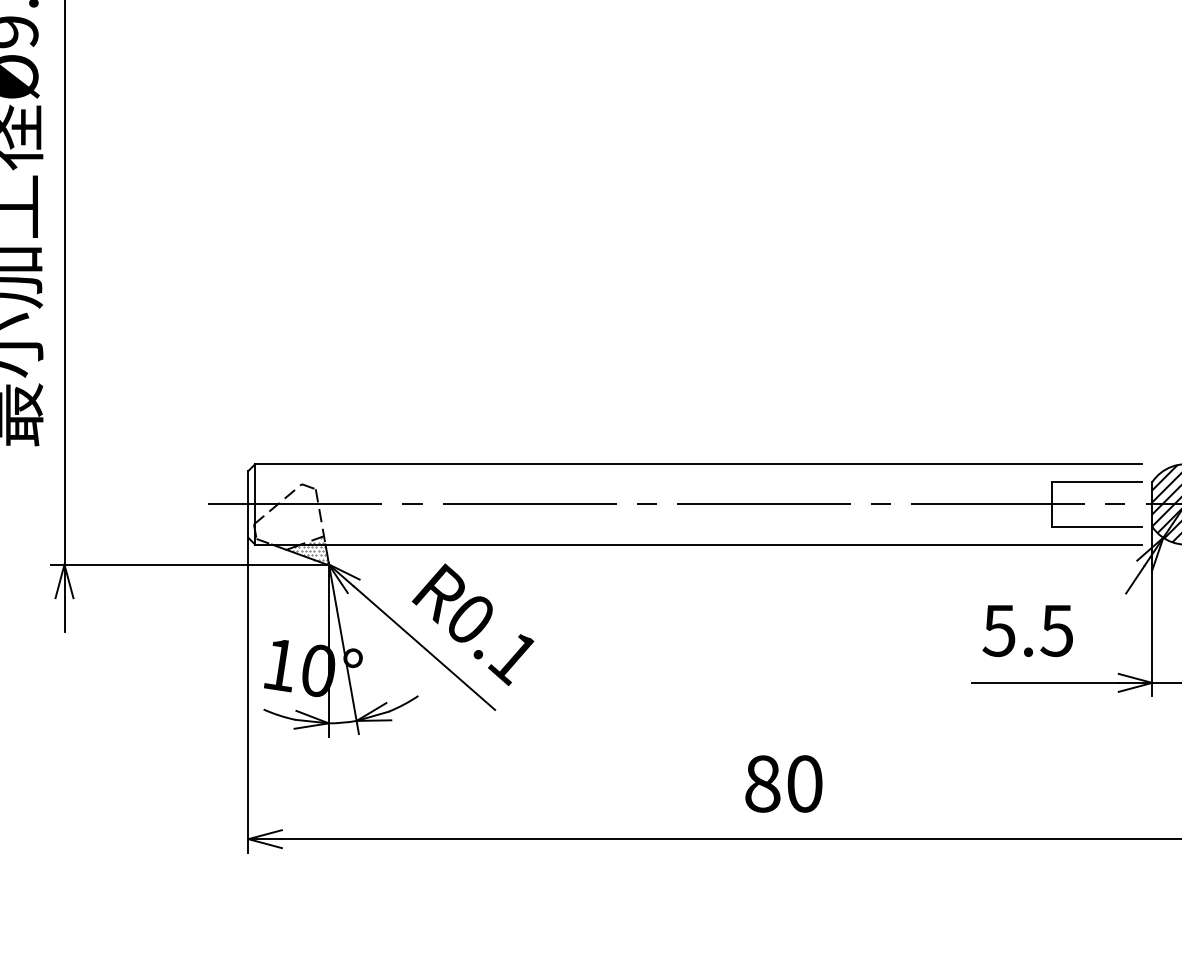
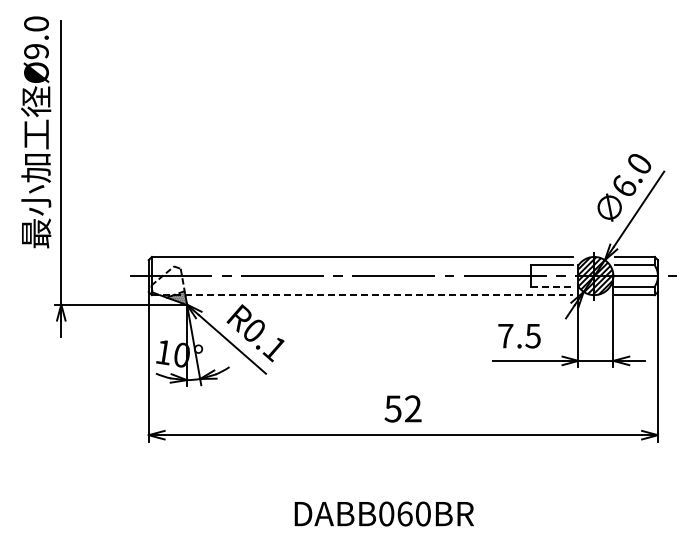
line: (1097, 526) -> (552, 286), solid -> dashed
line: (698, 545) -> (362, 295), solid -> dashed
text: (998, 631) -> (505, 336), 5.5 -> 7.5
text: (782, 783) -> (402, 408), 80 -> 52

